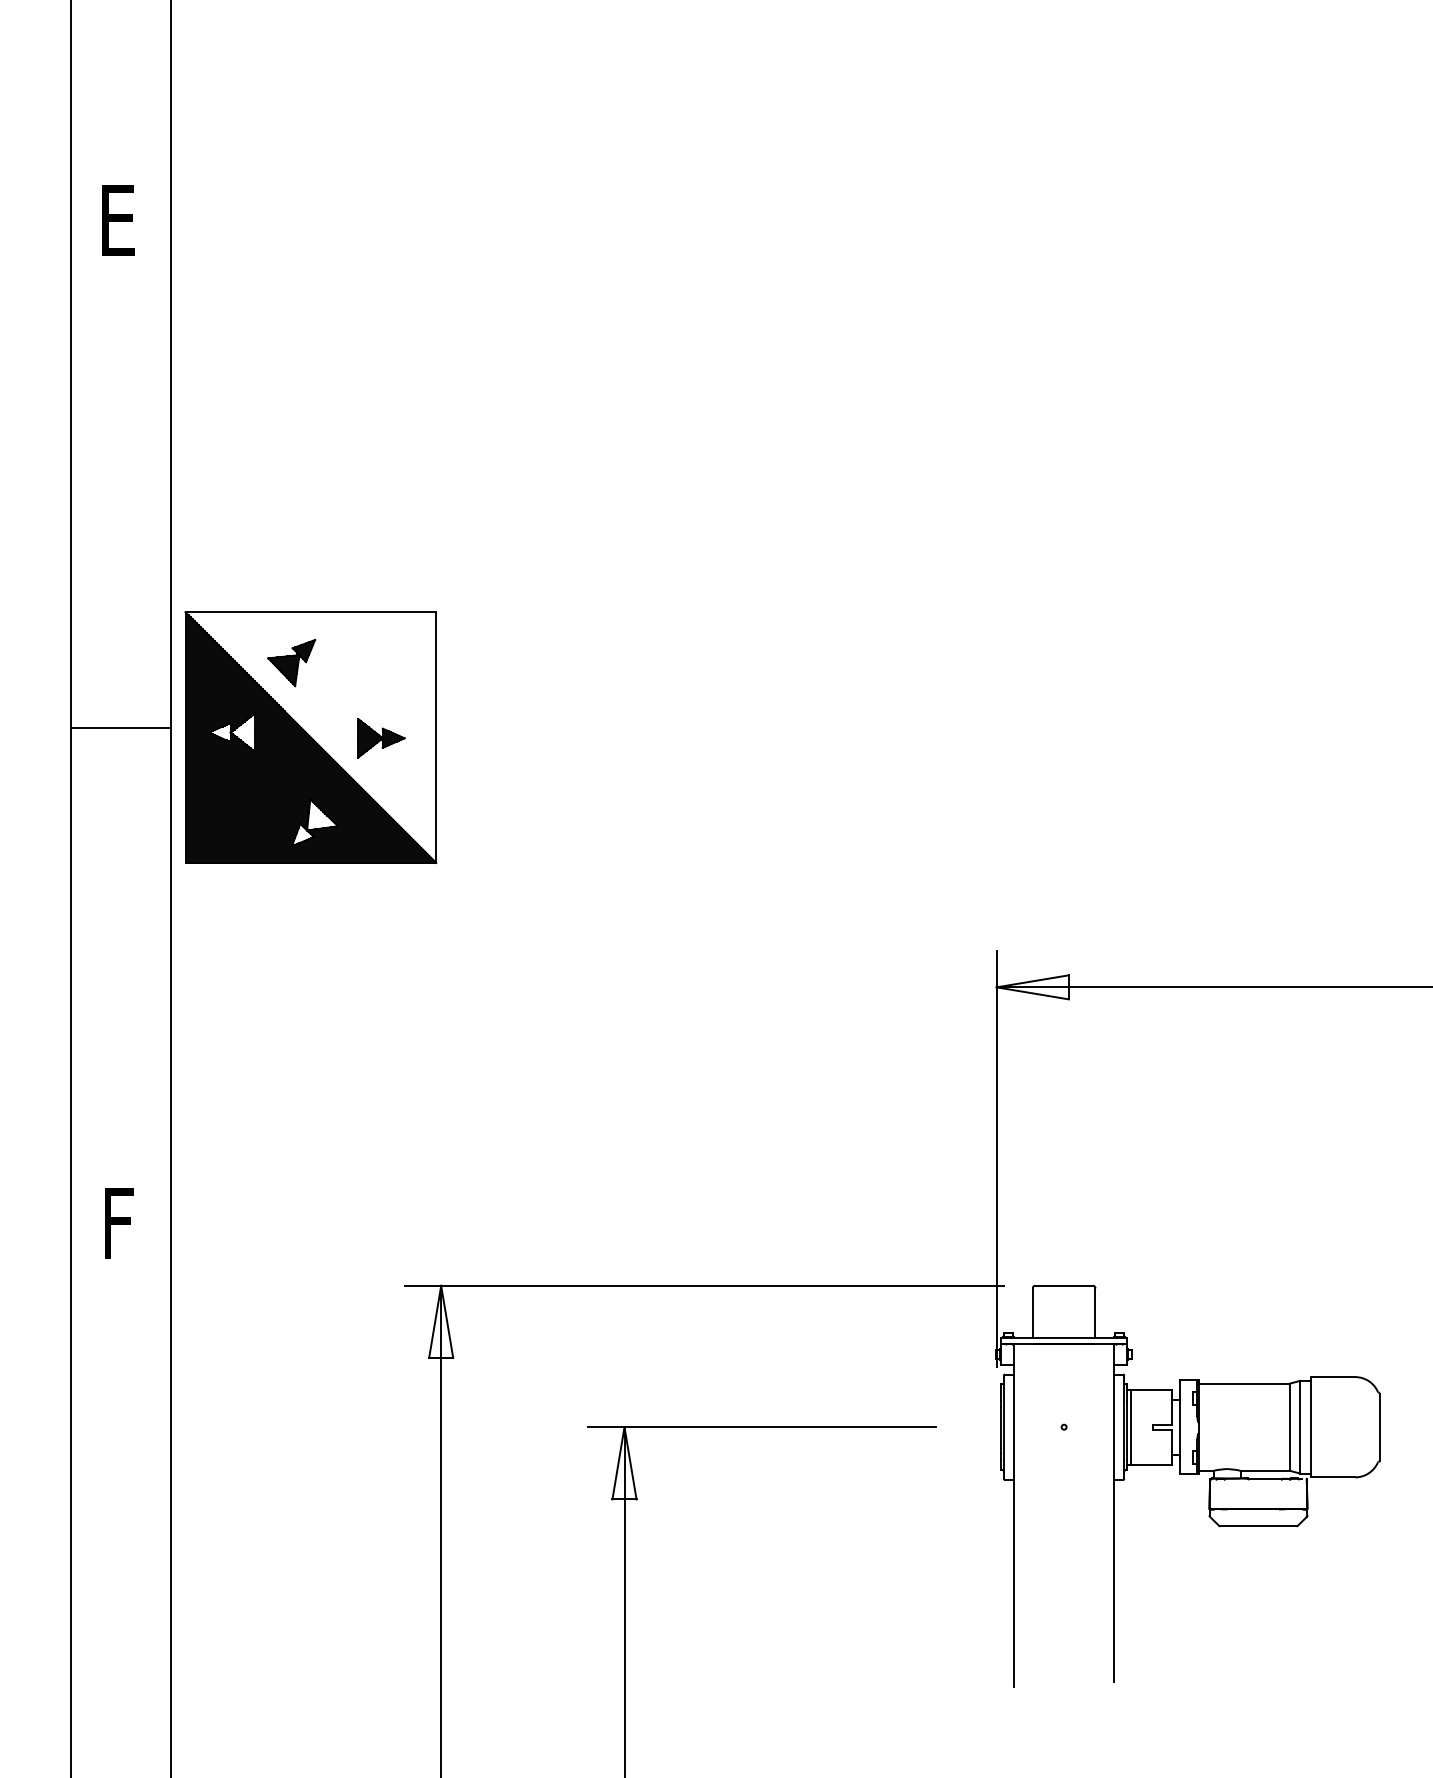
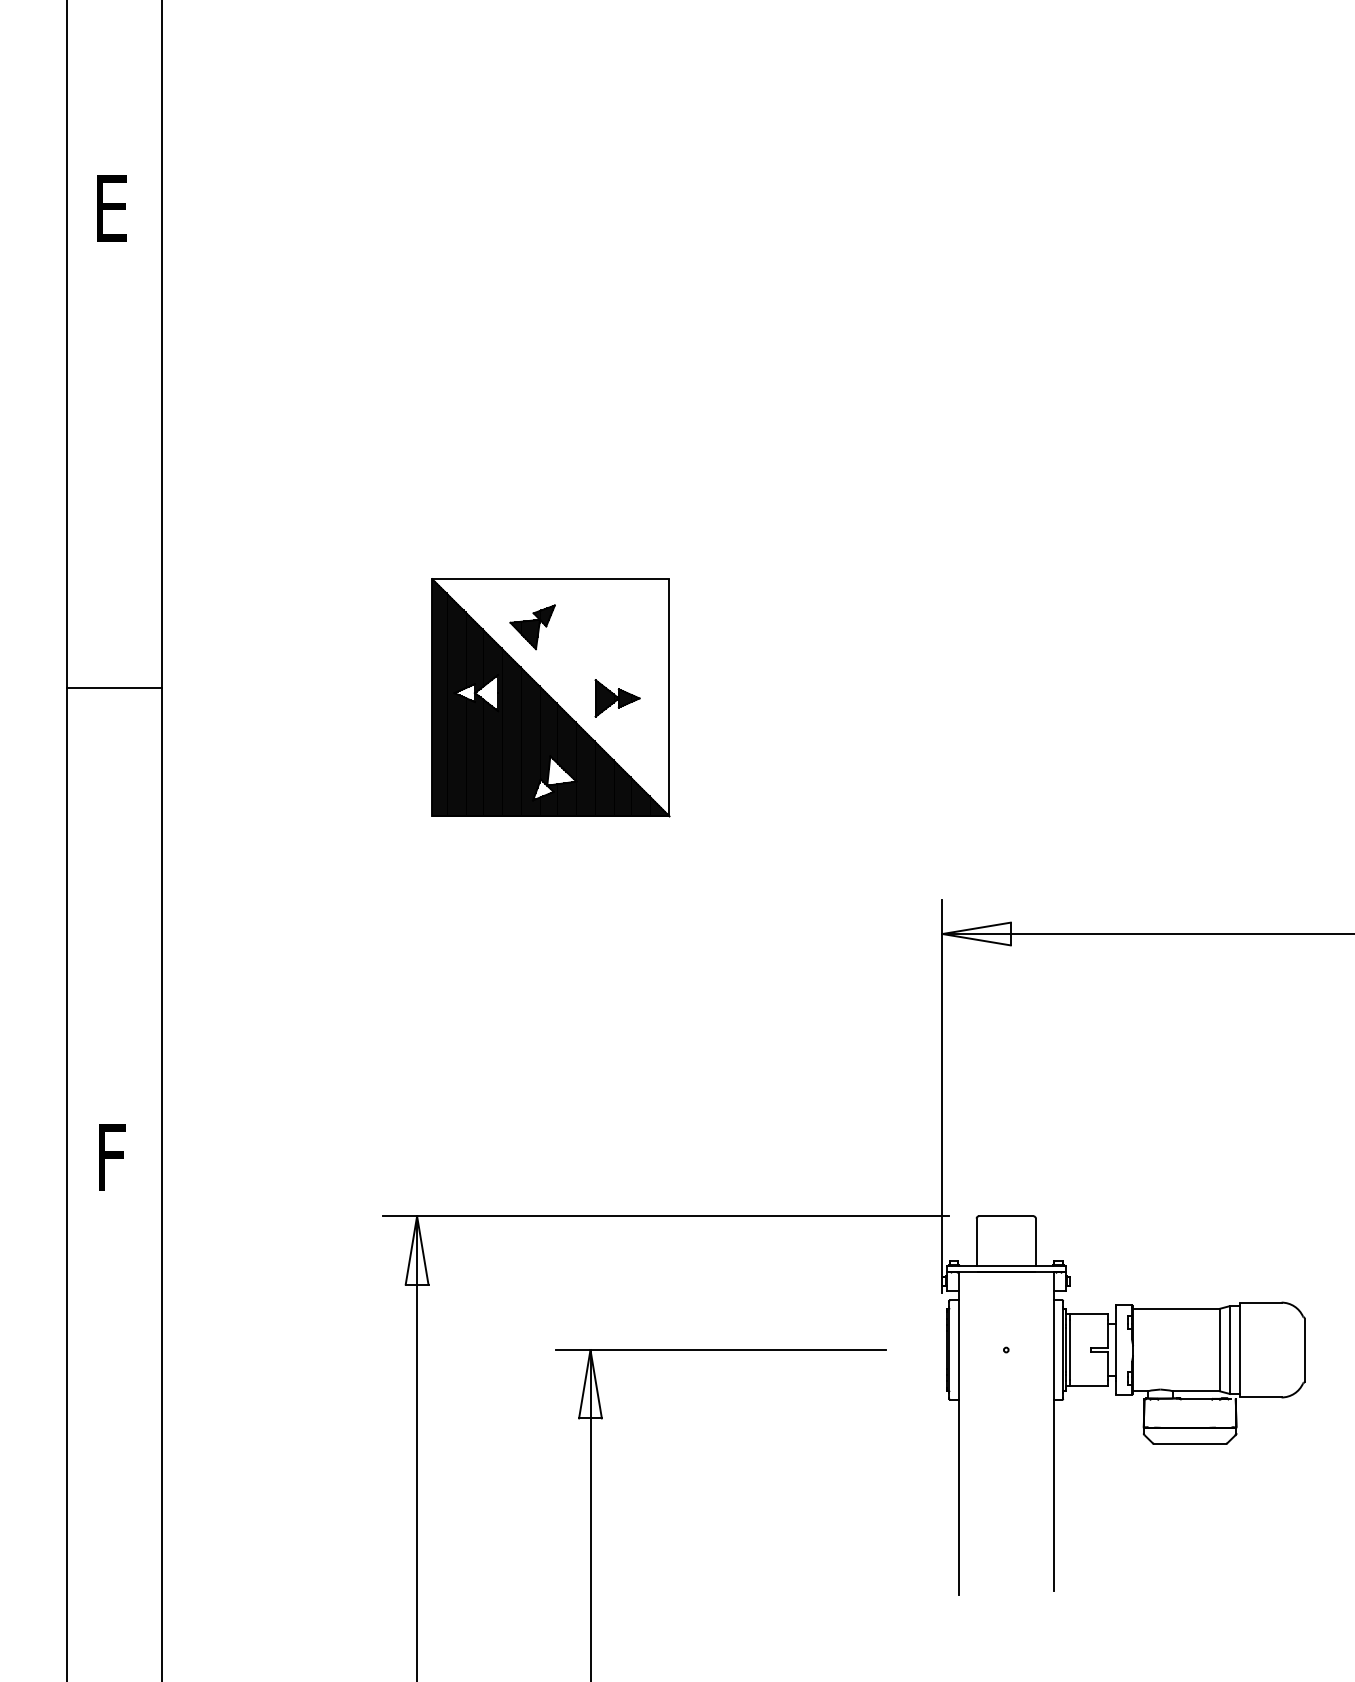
part: (310, 737) -> (550, 697), moved

